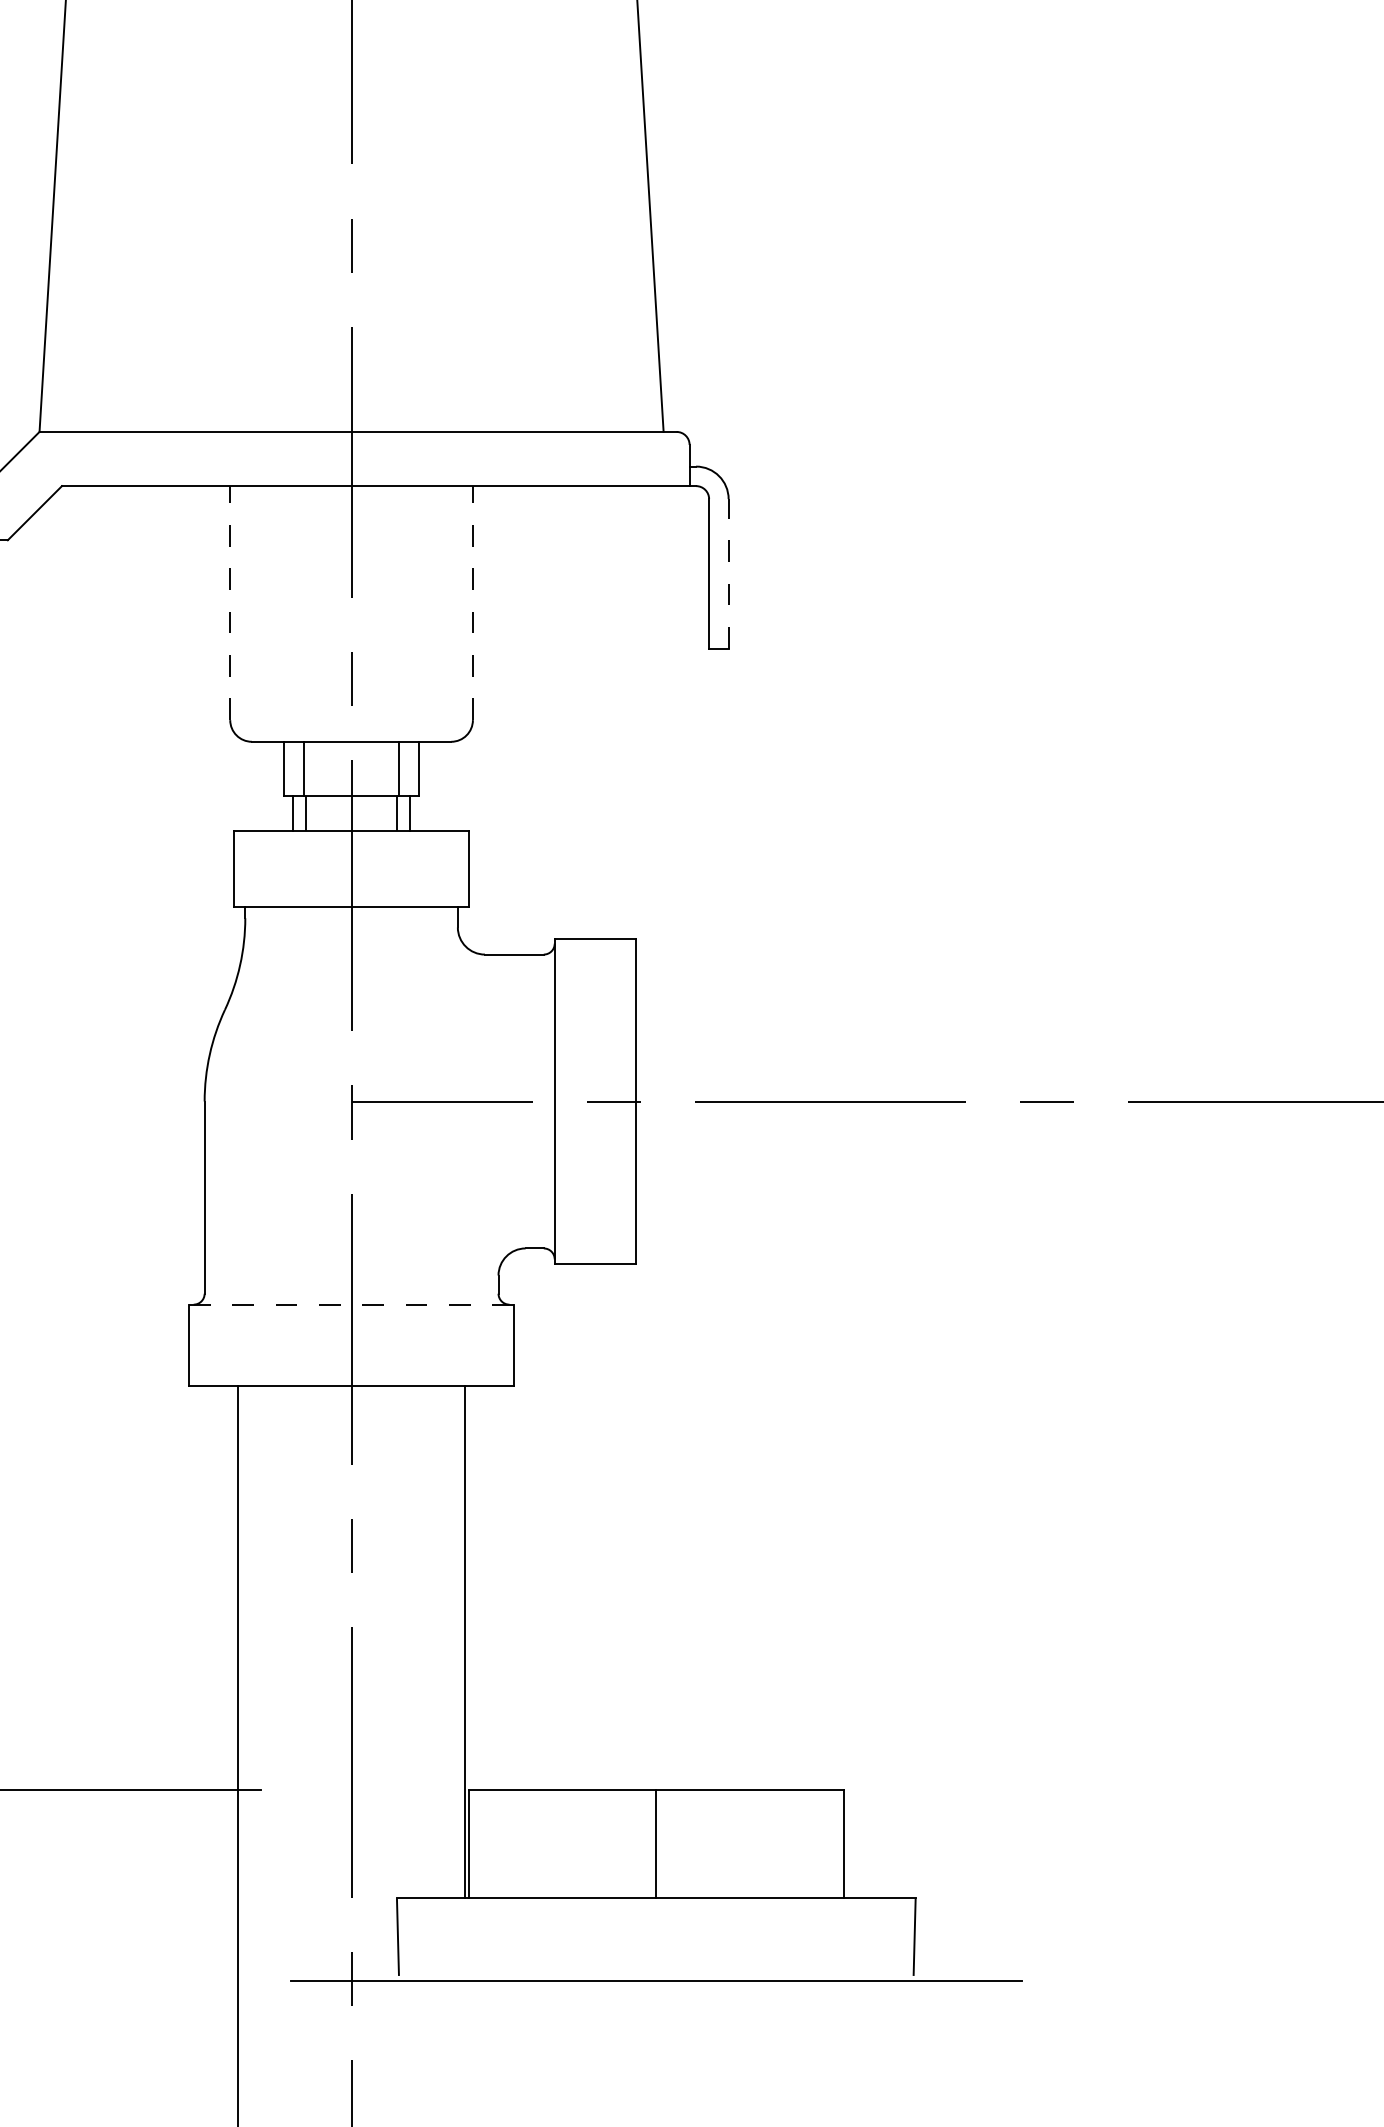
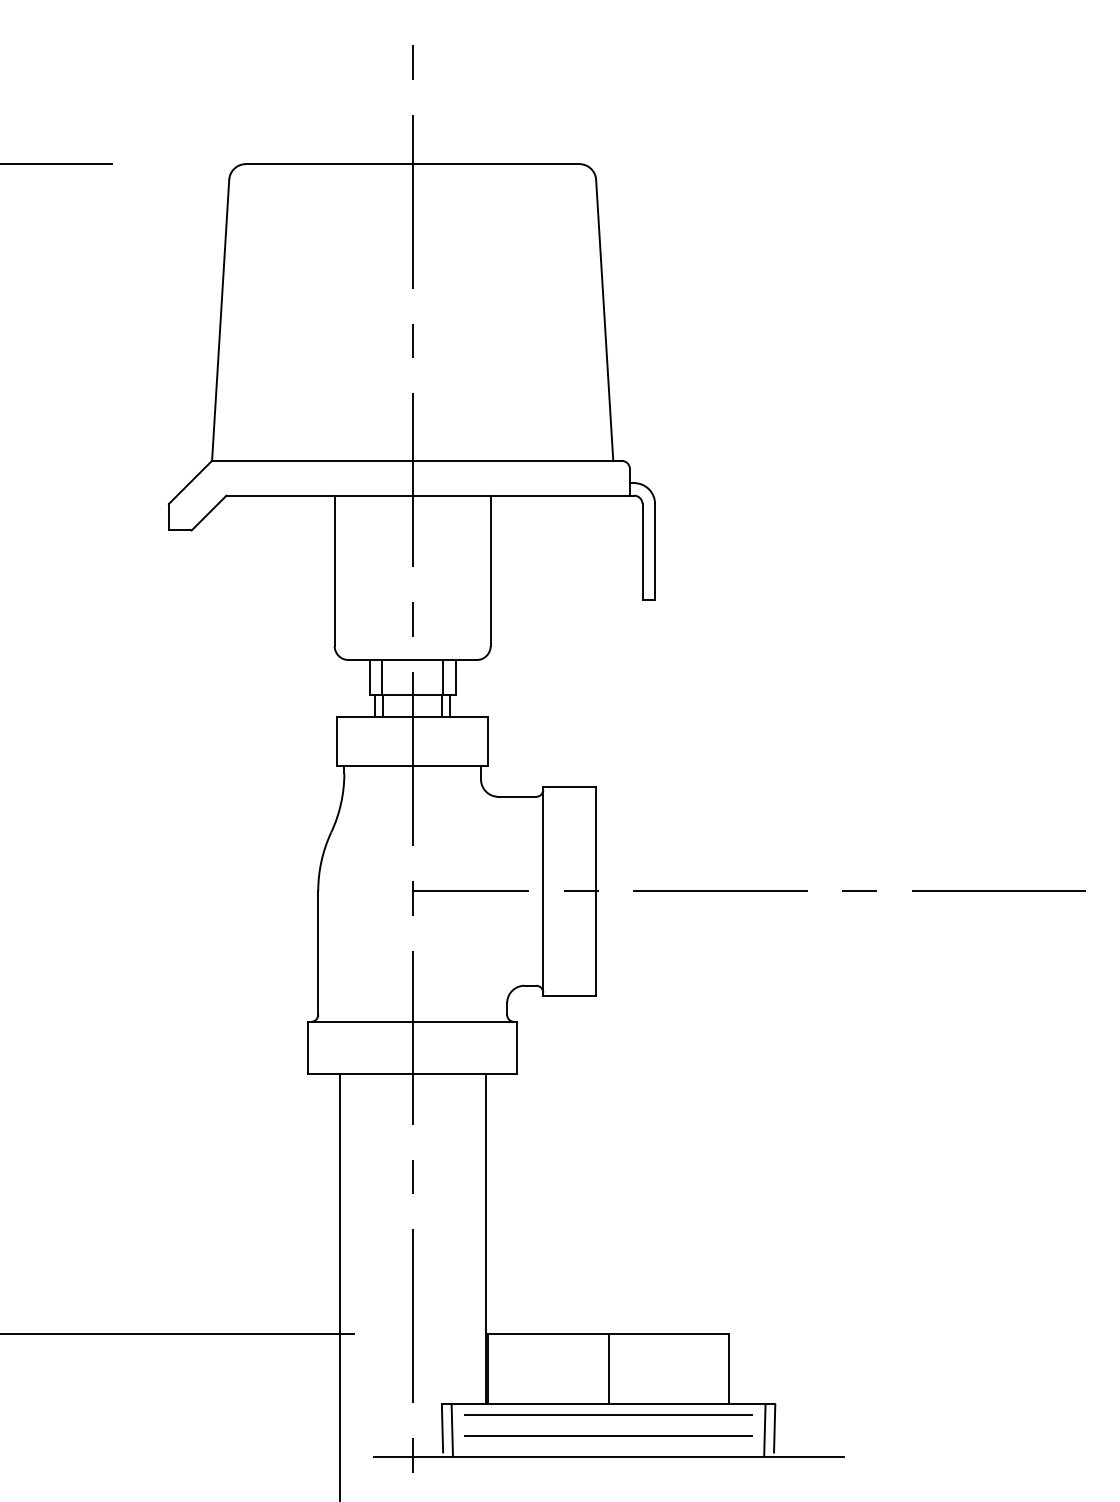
line: (729, 572) -> (655, 551), dashed -> solid
line: (229, 602) -> (334, 570), dashed -> solid
line: (472, 602) -> (490, 570), dashed -> solid
line: (352, 1304) -> (413, 1021), dashed -> solid
line: (656, 1916) -> (608, 1415), added
line: (413, 1938) -> (452, 1429), added
line: (898, 1938) -> (764, 1429), added
line: (656, 1948) -> (608, 1435), added

